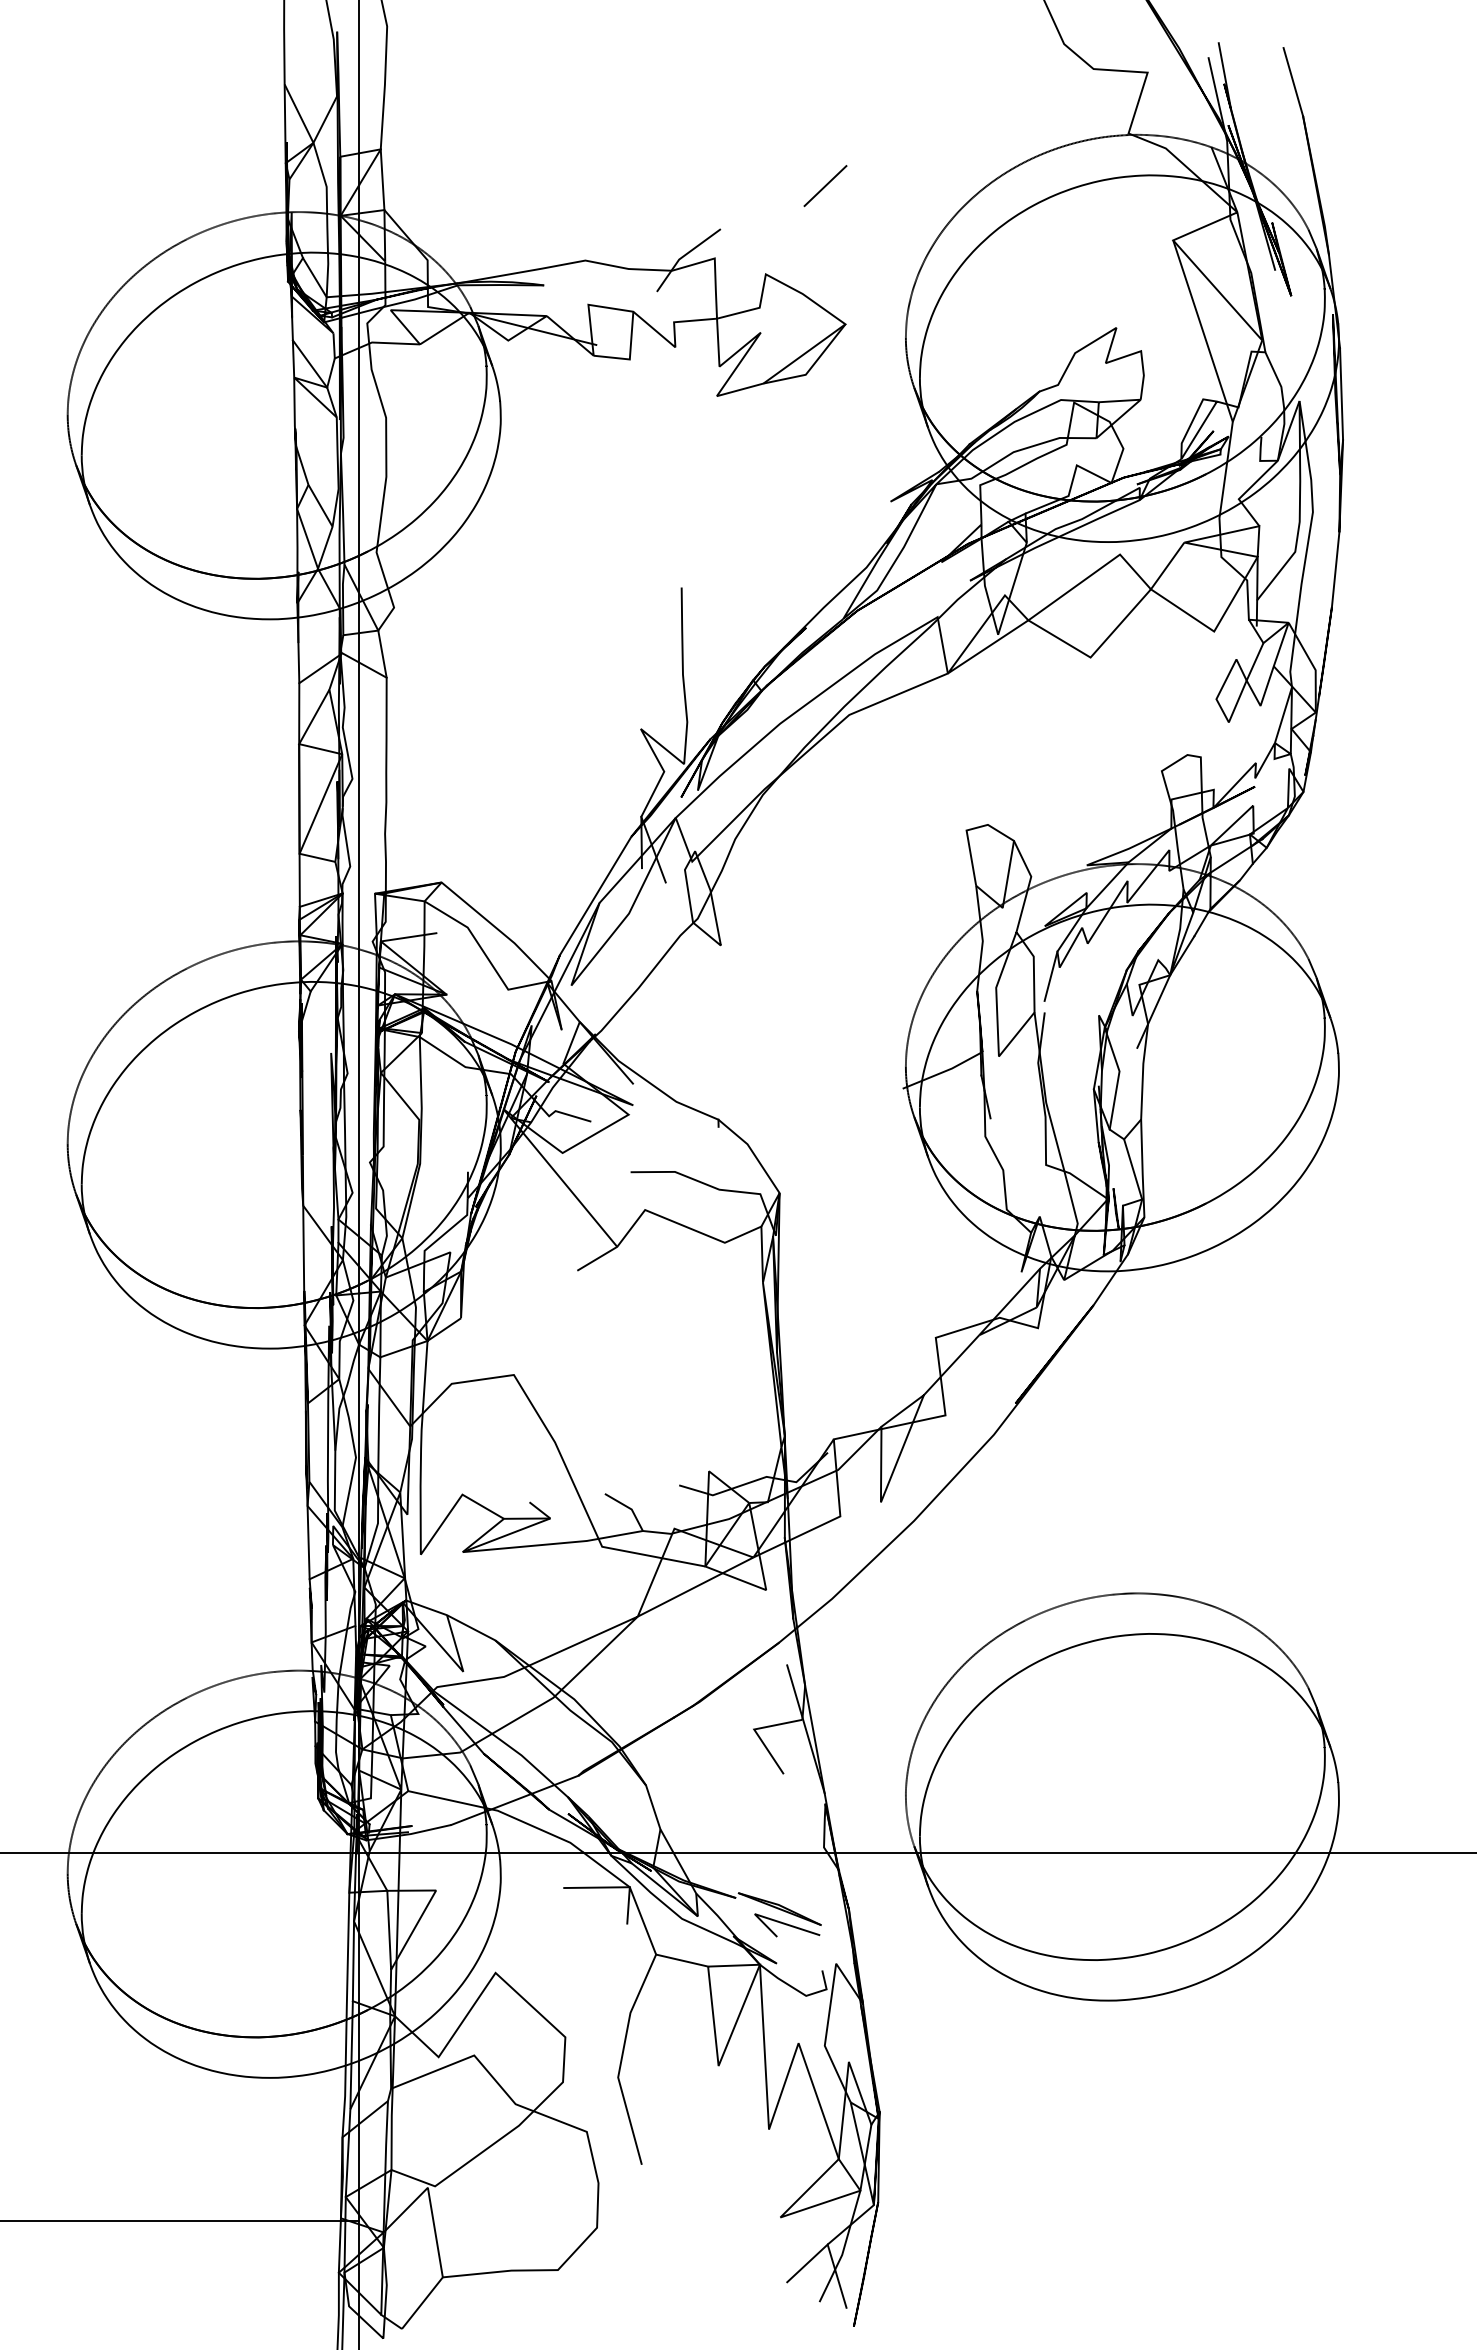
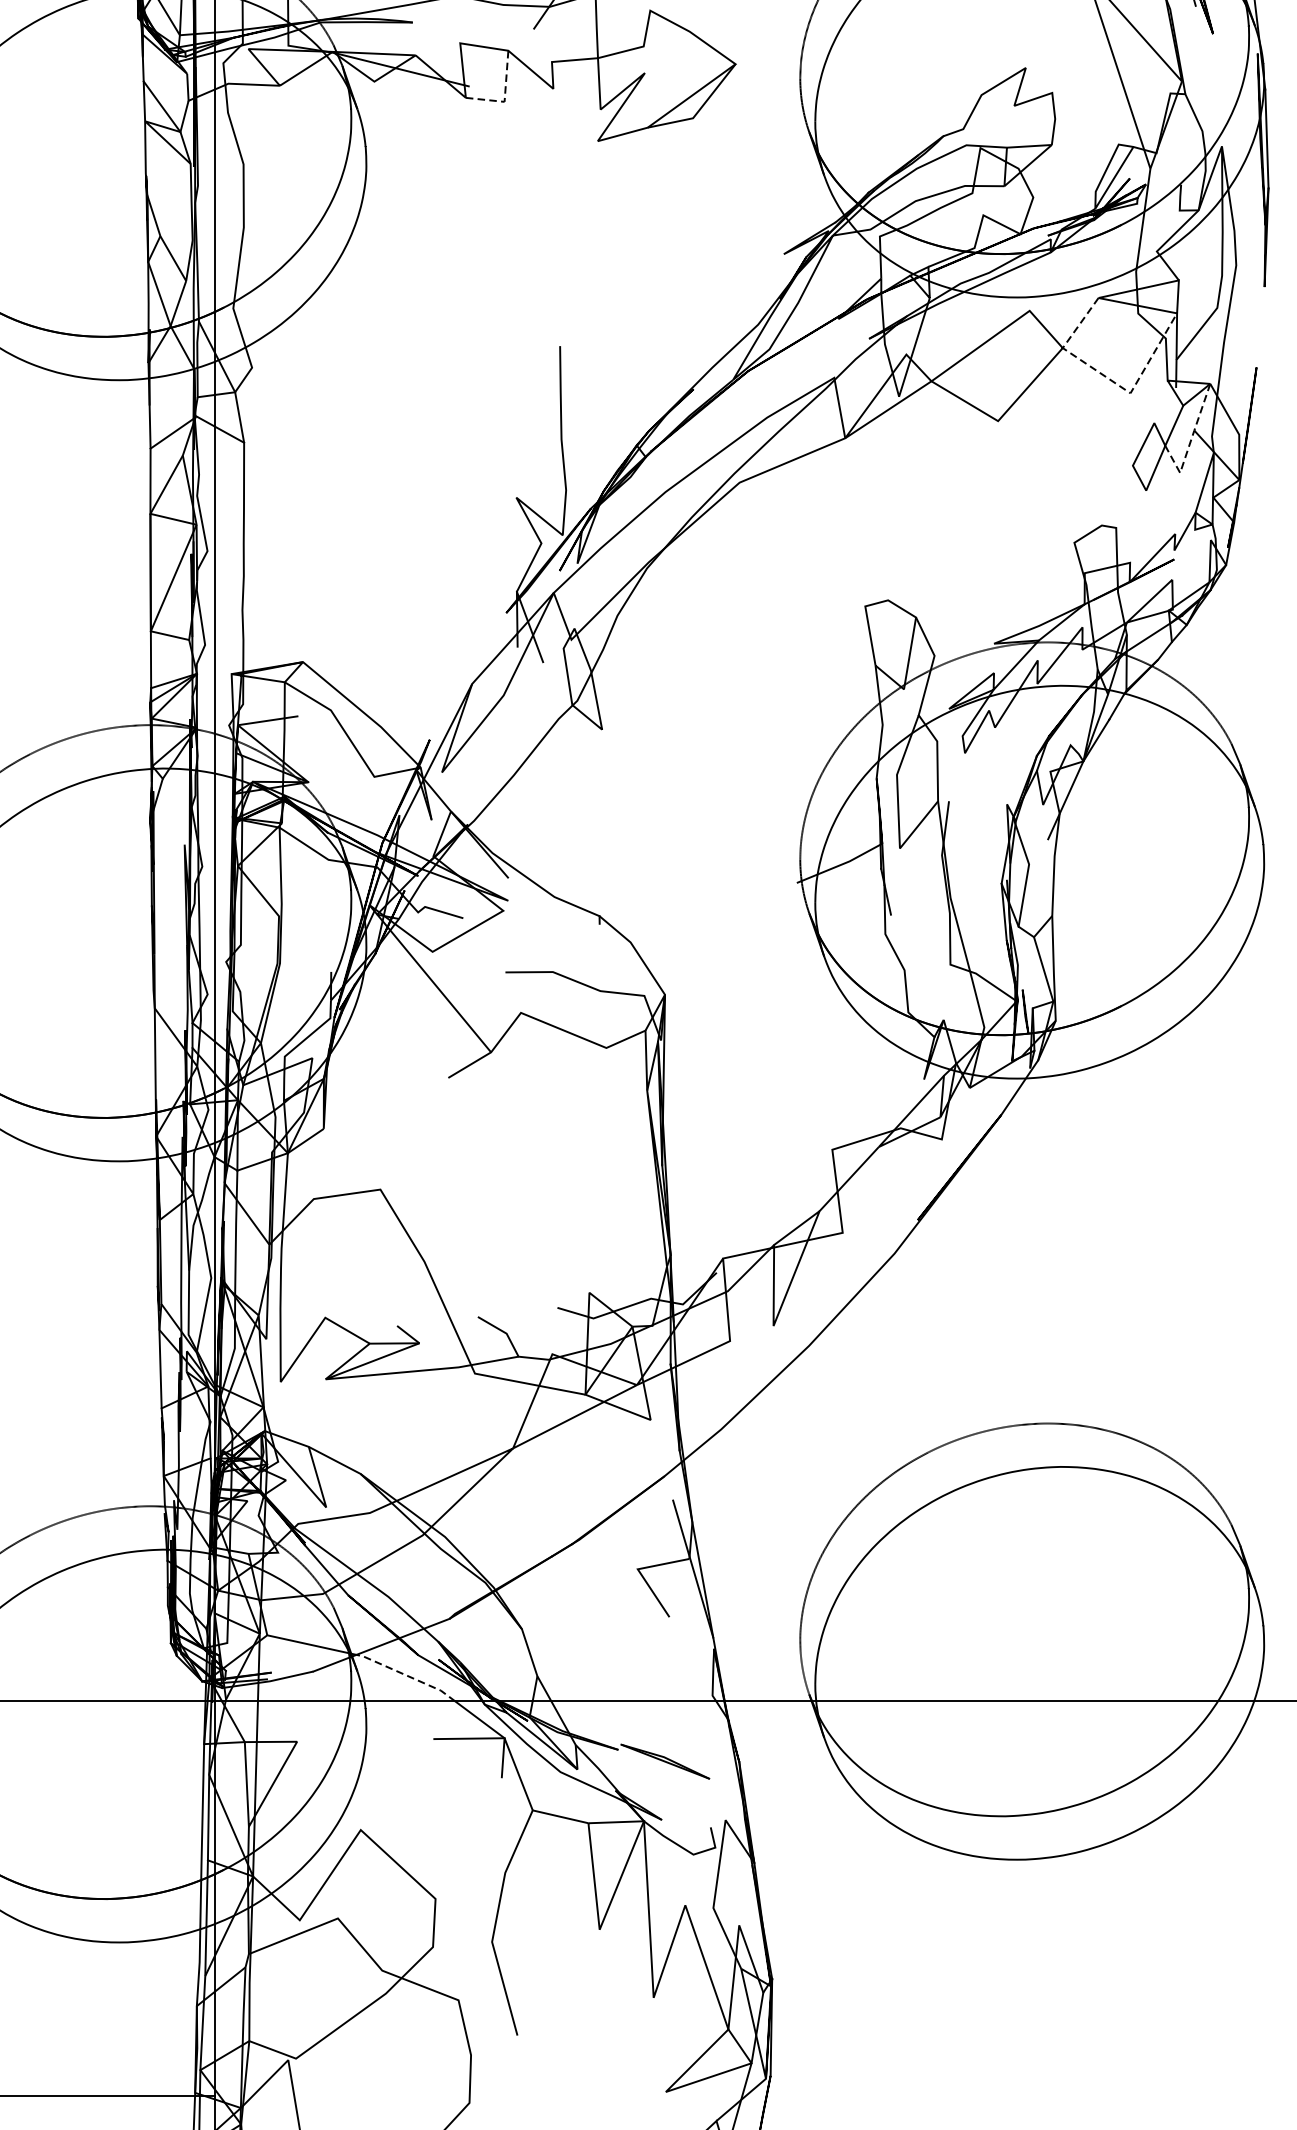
line: (630, 354) -> (505, 96), solid -> dashed
line: (1335, 569) -> (1260, 326), removed
line: (1194, 618) -> (1109, 379), solid -> dashed
line: (1270, 677) -> (1190, 442), solid -> dashed
line: (595, 895) -> (467, 676), removed
line: (1050, 975) -> (955, 761), removed
line: (538, 1828) -> (406, 1675), solid -> dashed
line: (787, 1925) -> (673, 1779), removed

